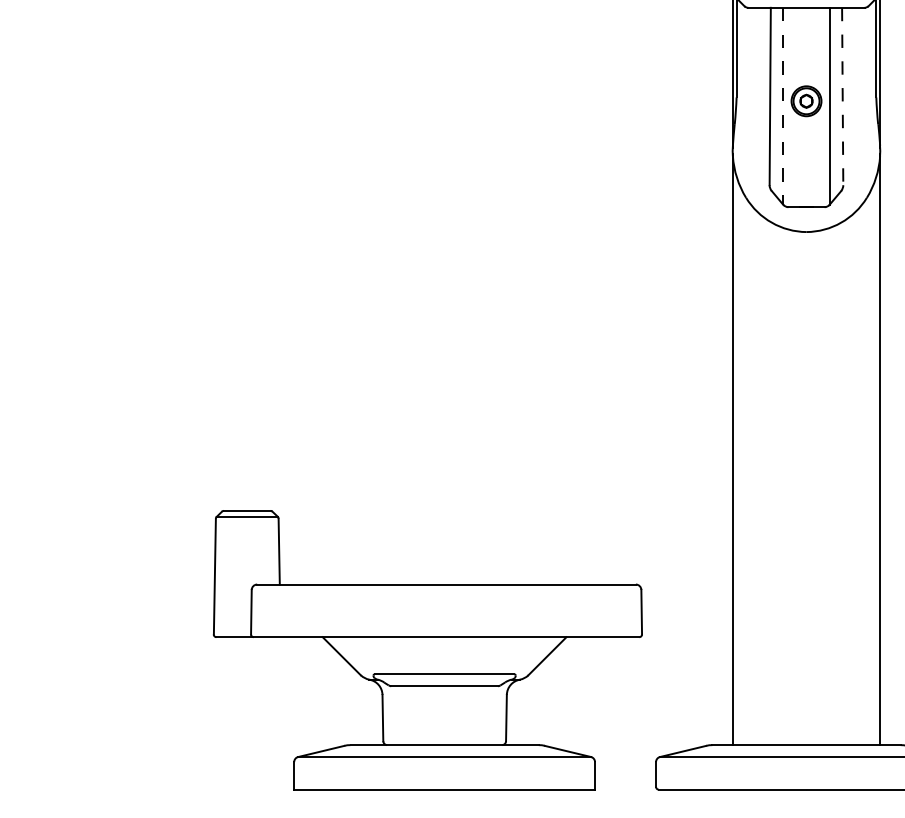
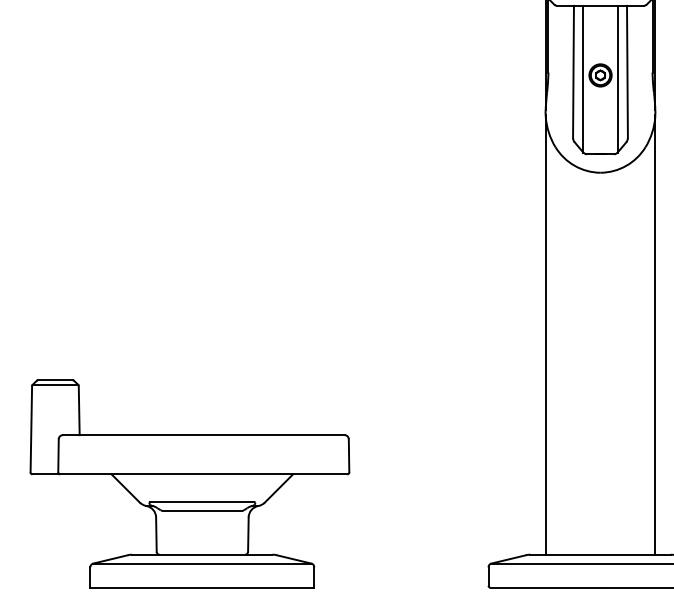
line: (842, 96) -> (627, 71), dashed -> solid
line: (783, 106) -> (583, 79), dashed -> solid
part: (427, 650) -> (189, 484), moved

